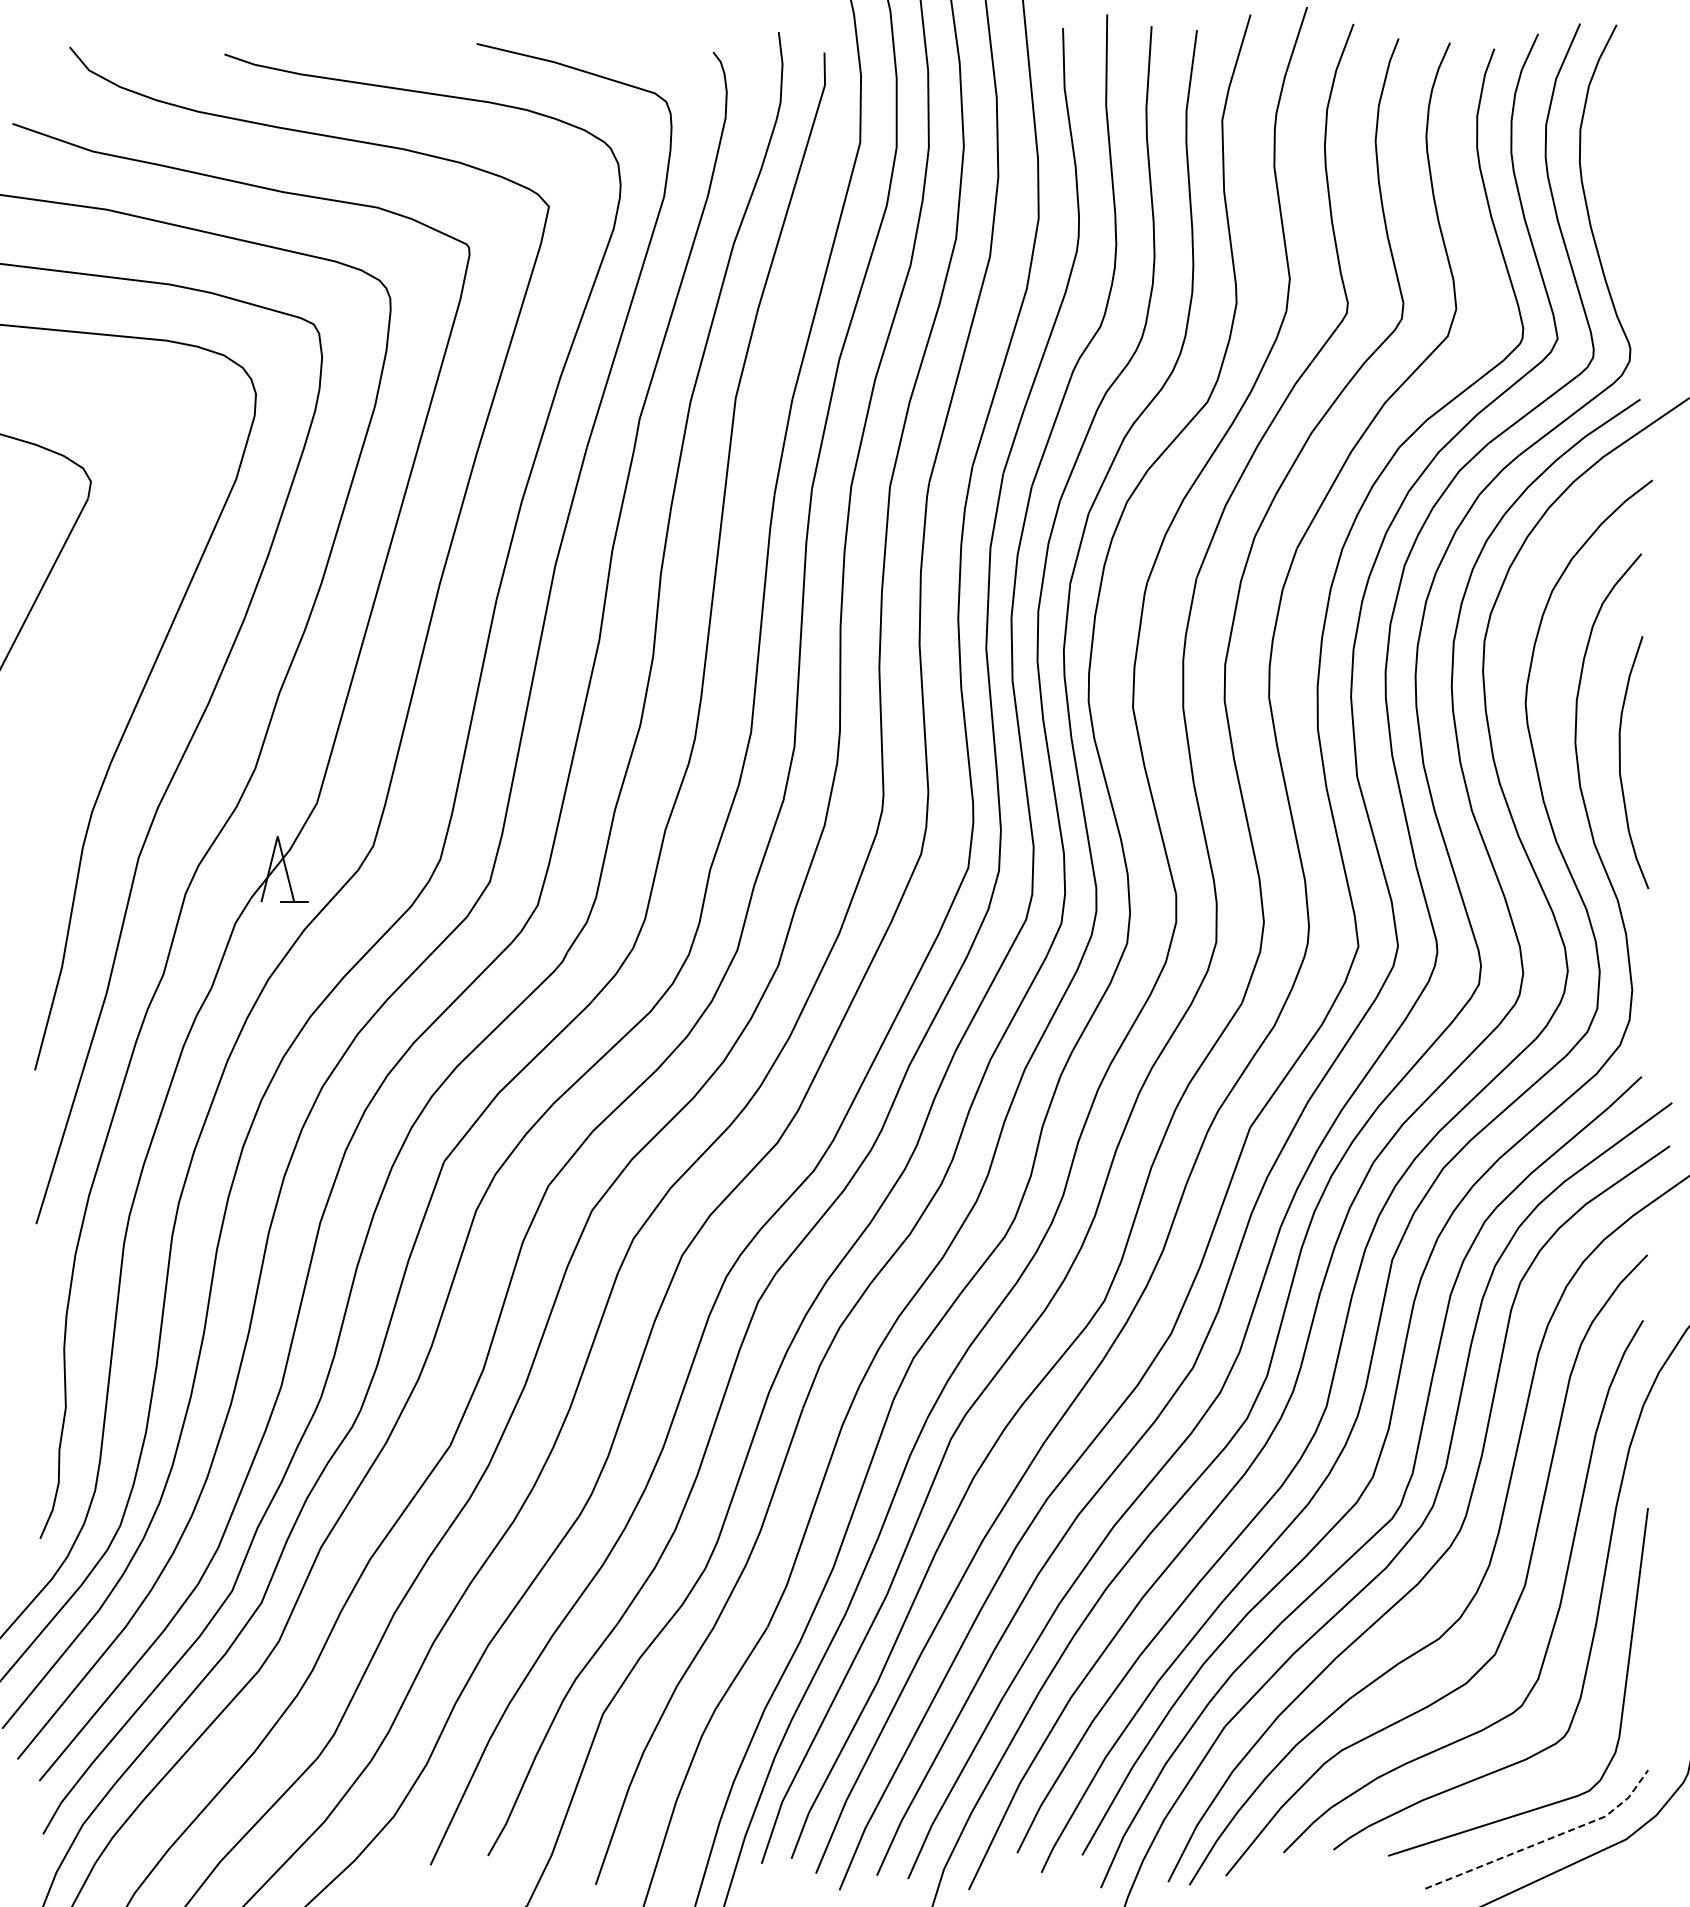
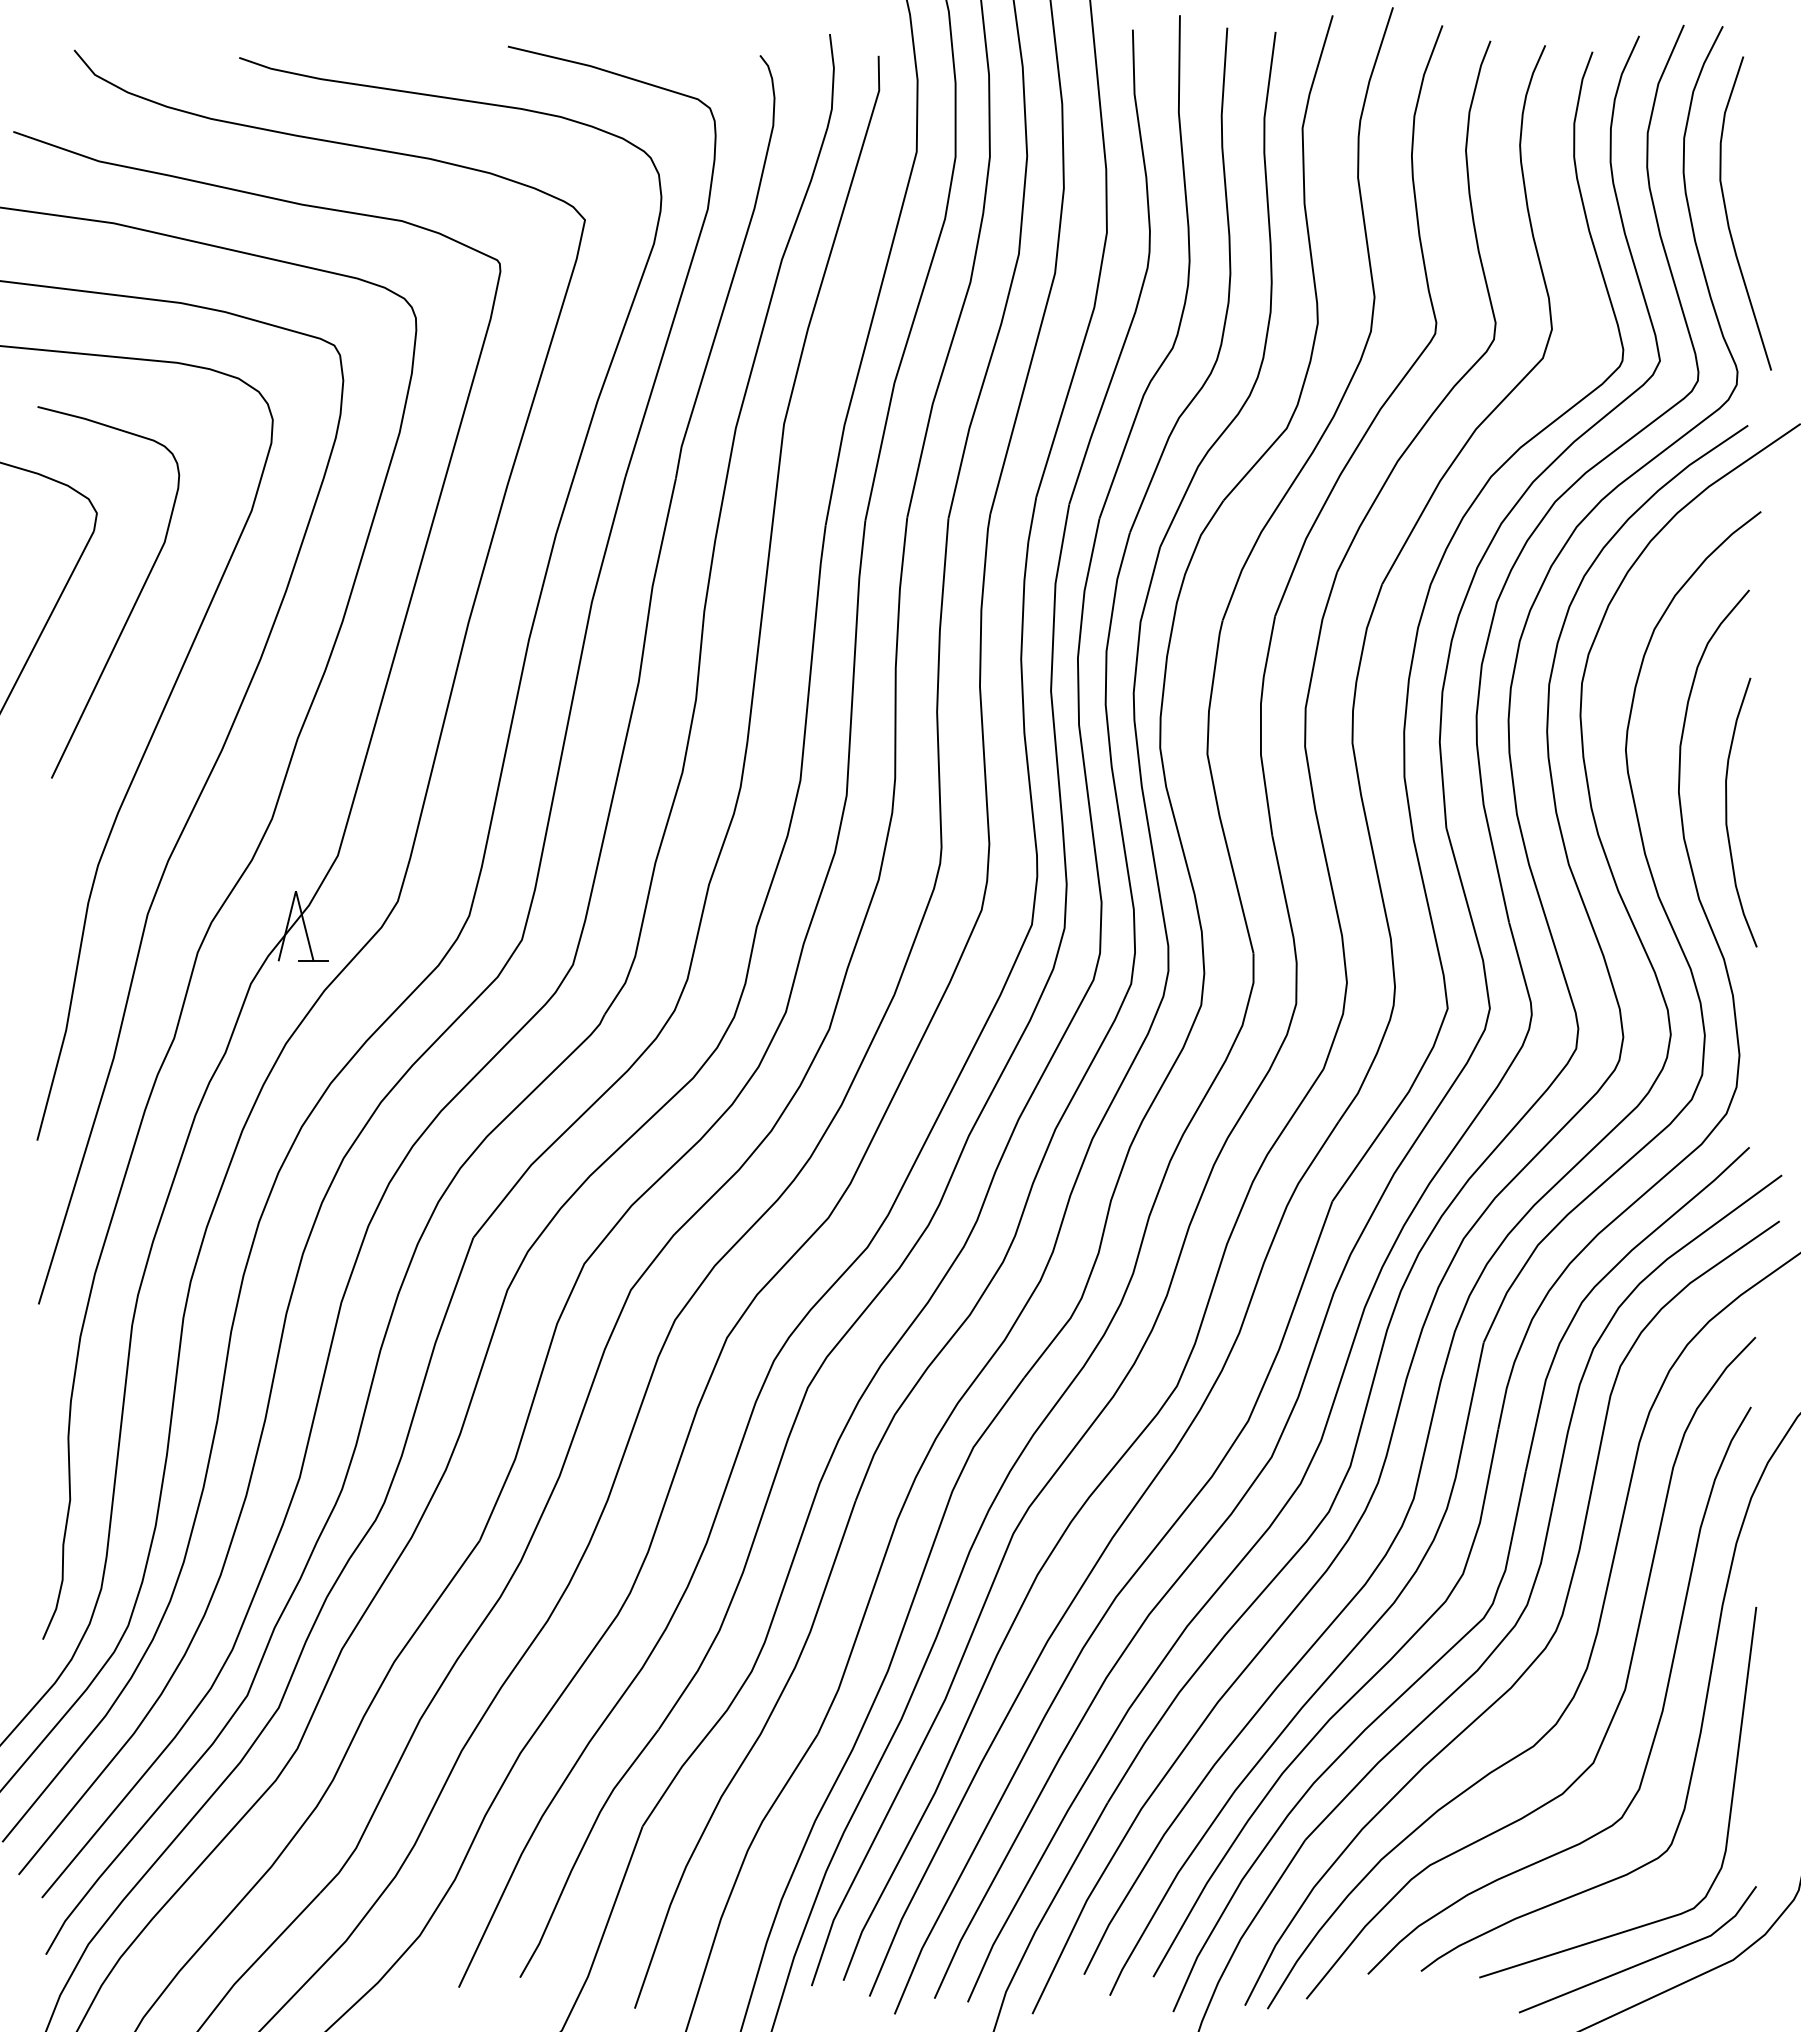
curve: (1621, 202) -> (1728, 215), added
curve: (125, 567) -> (133, 604), added
line: (1546, 1840) -> (1648, 1961), dashed -> solid

